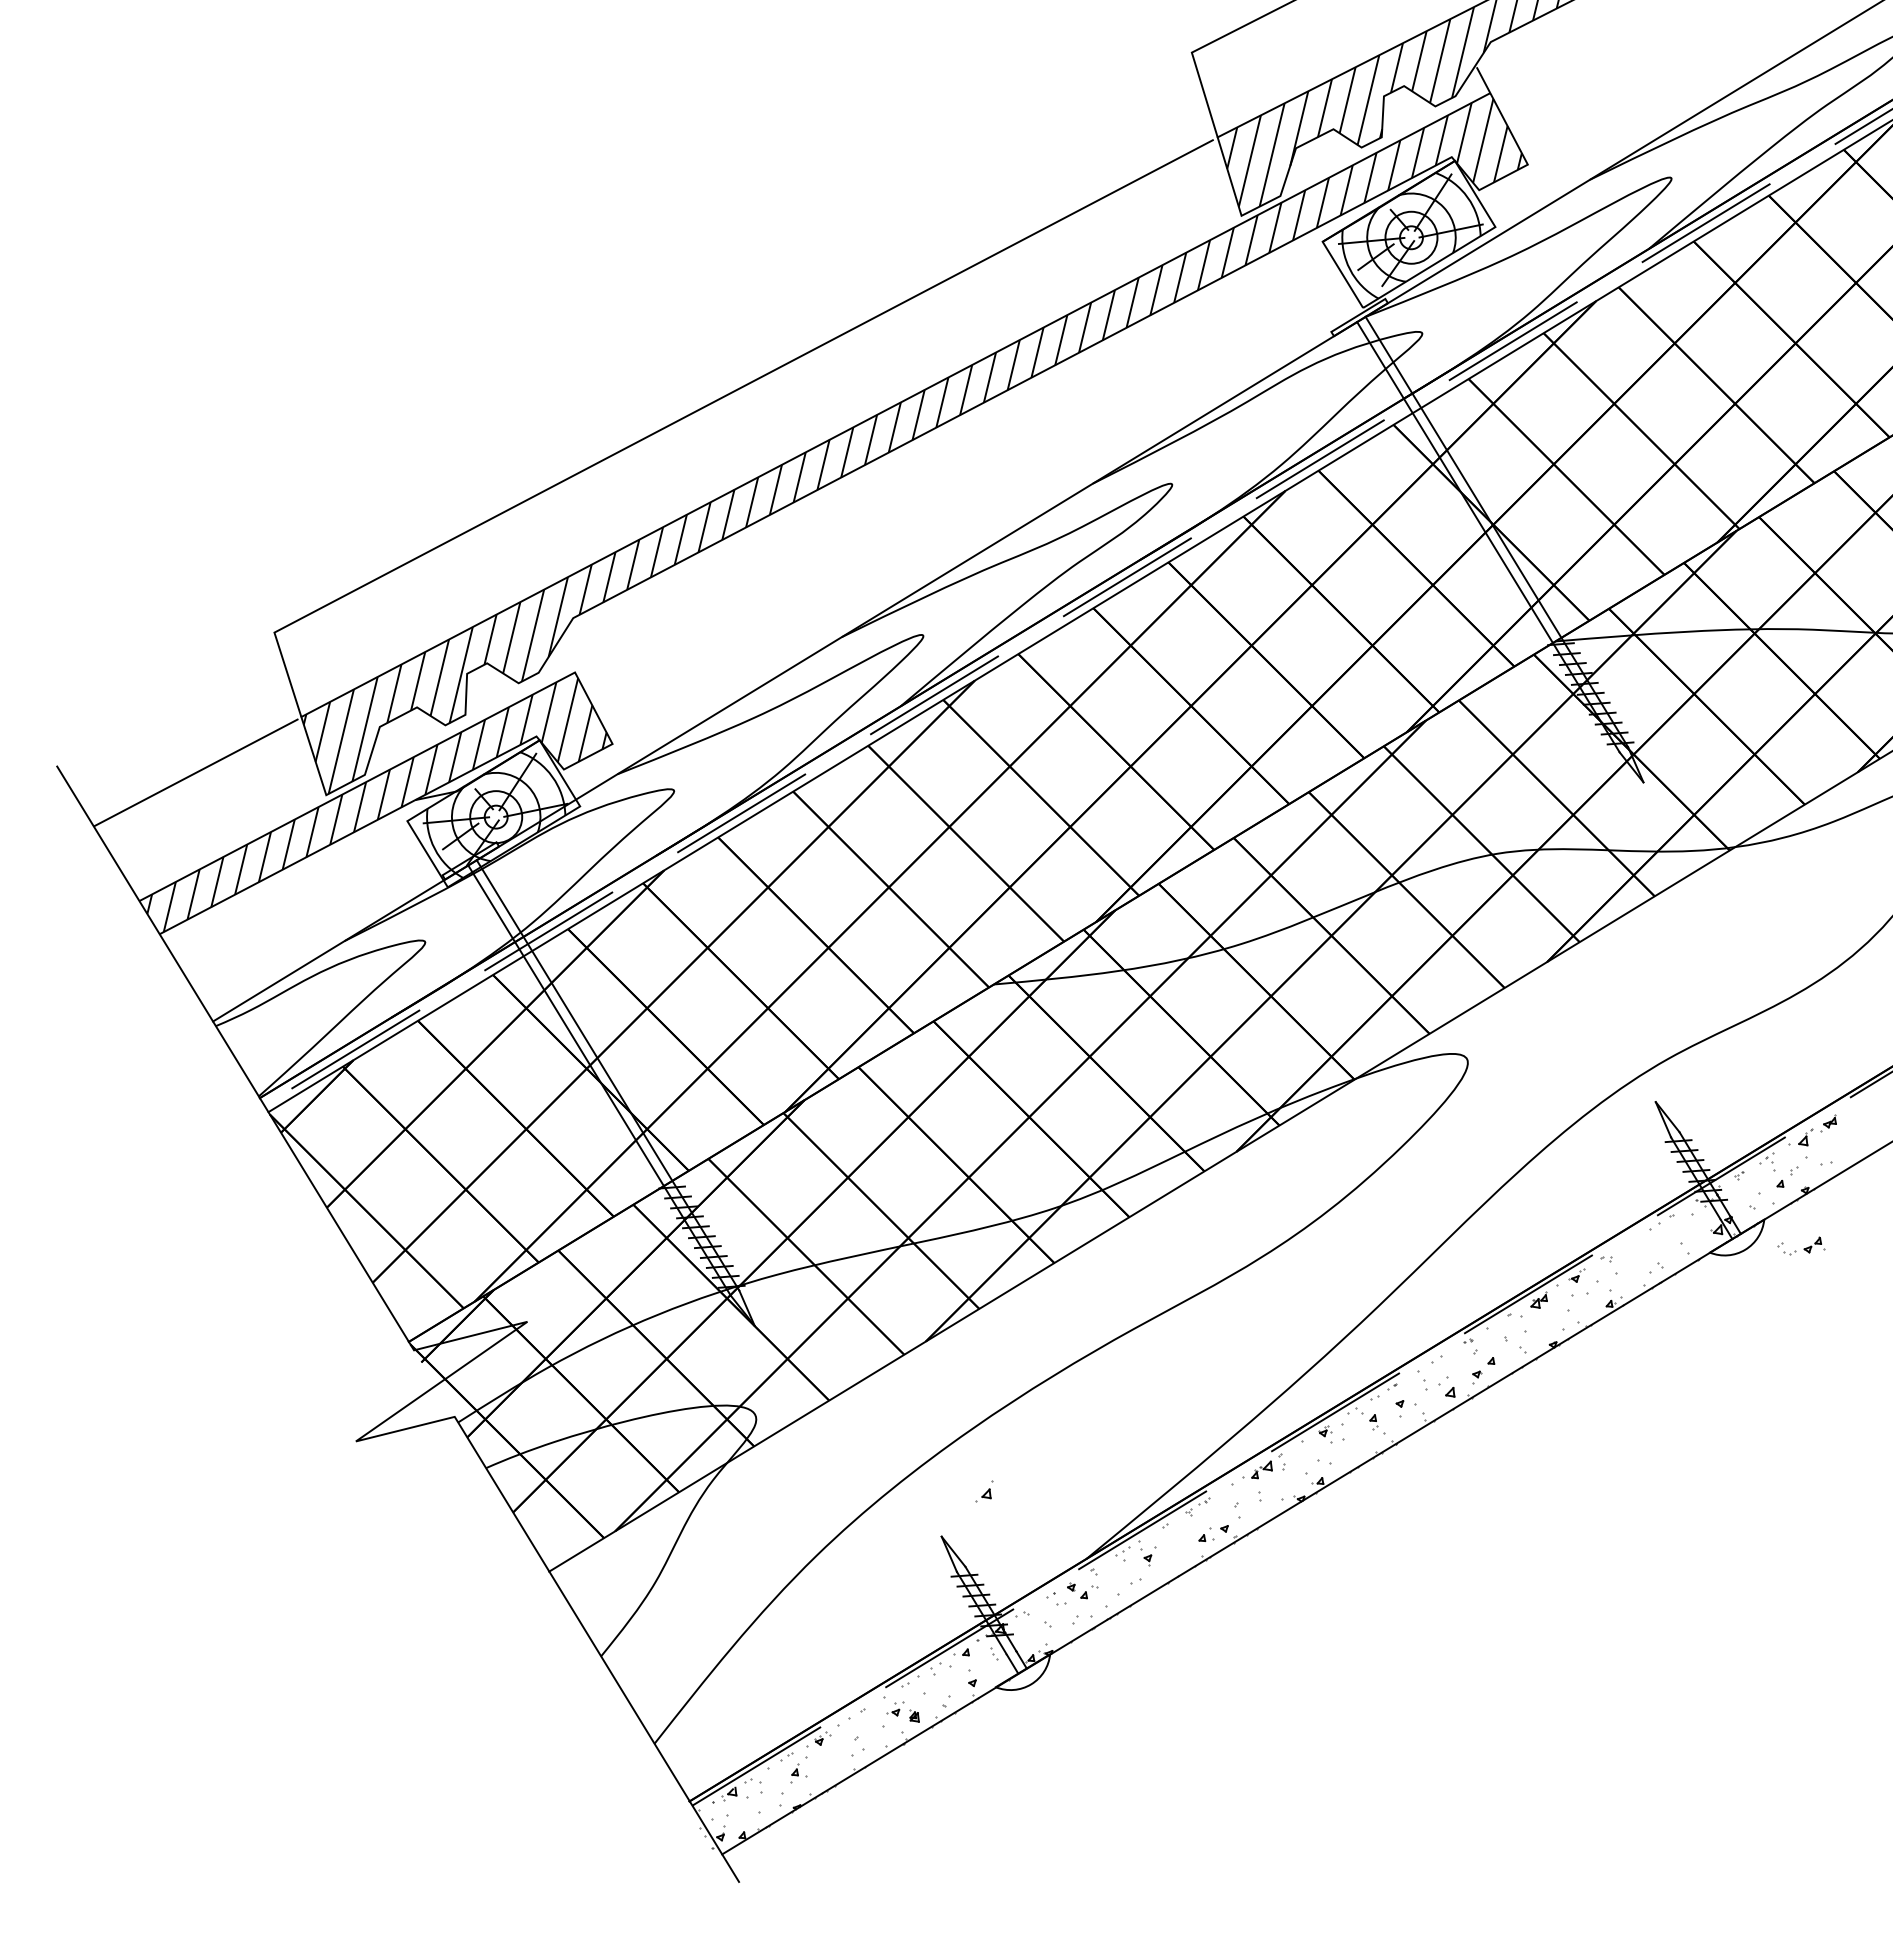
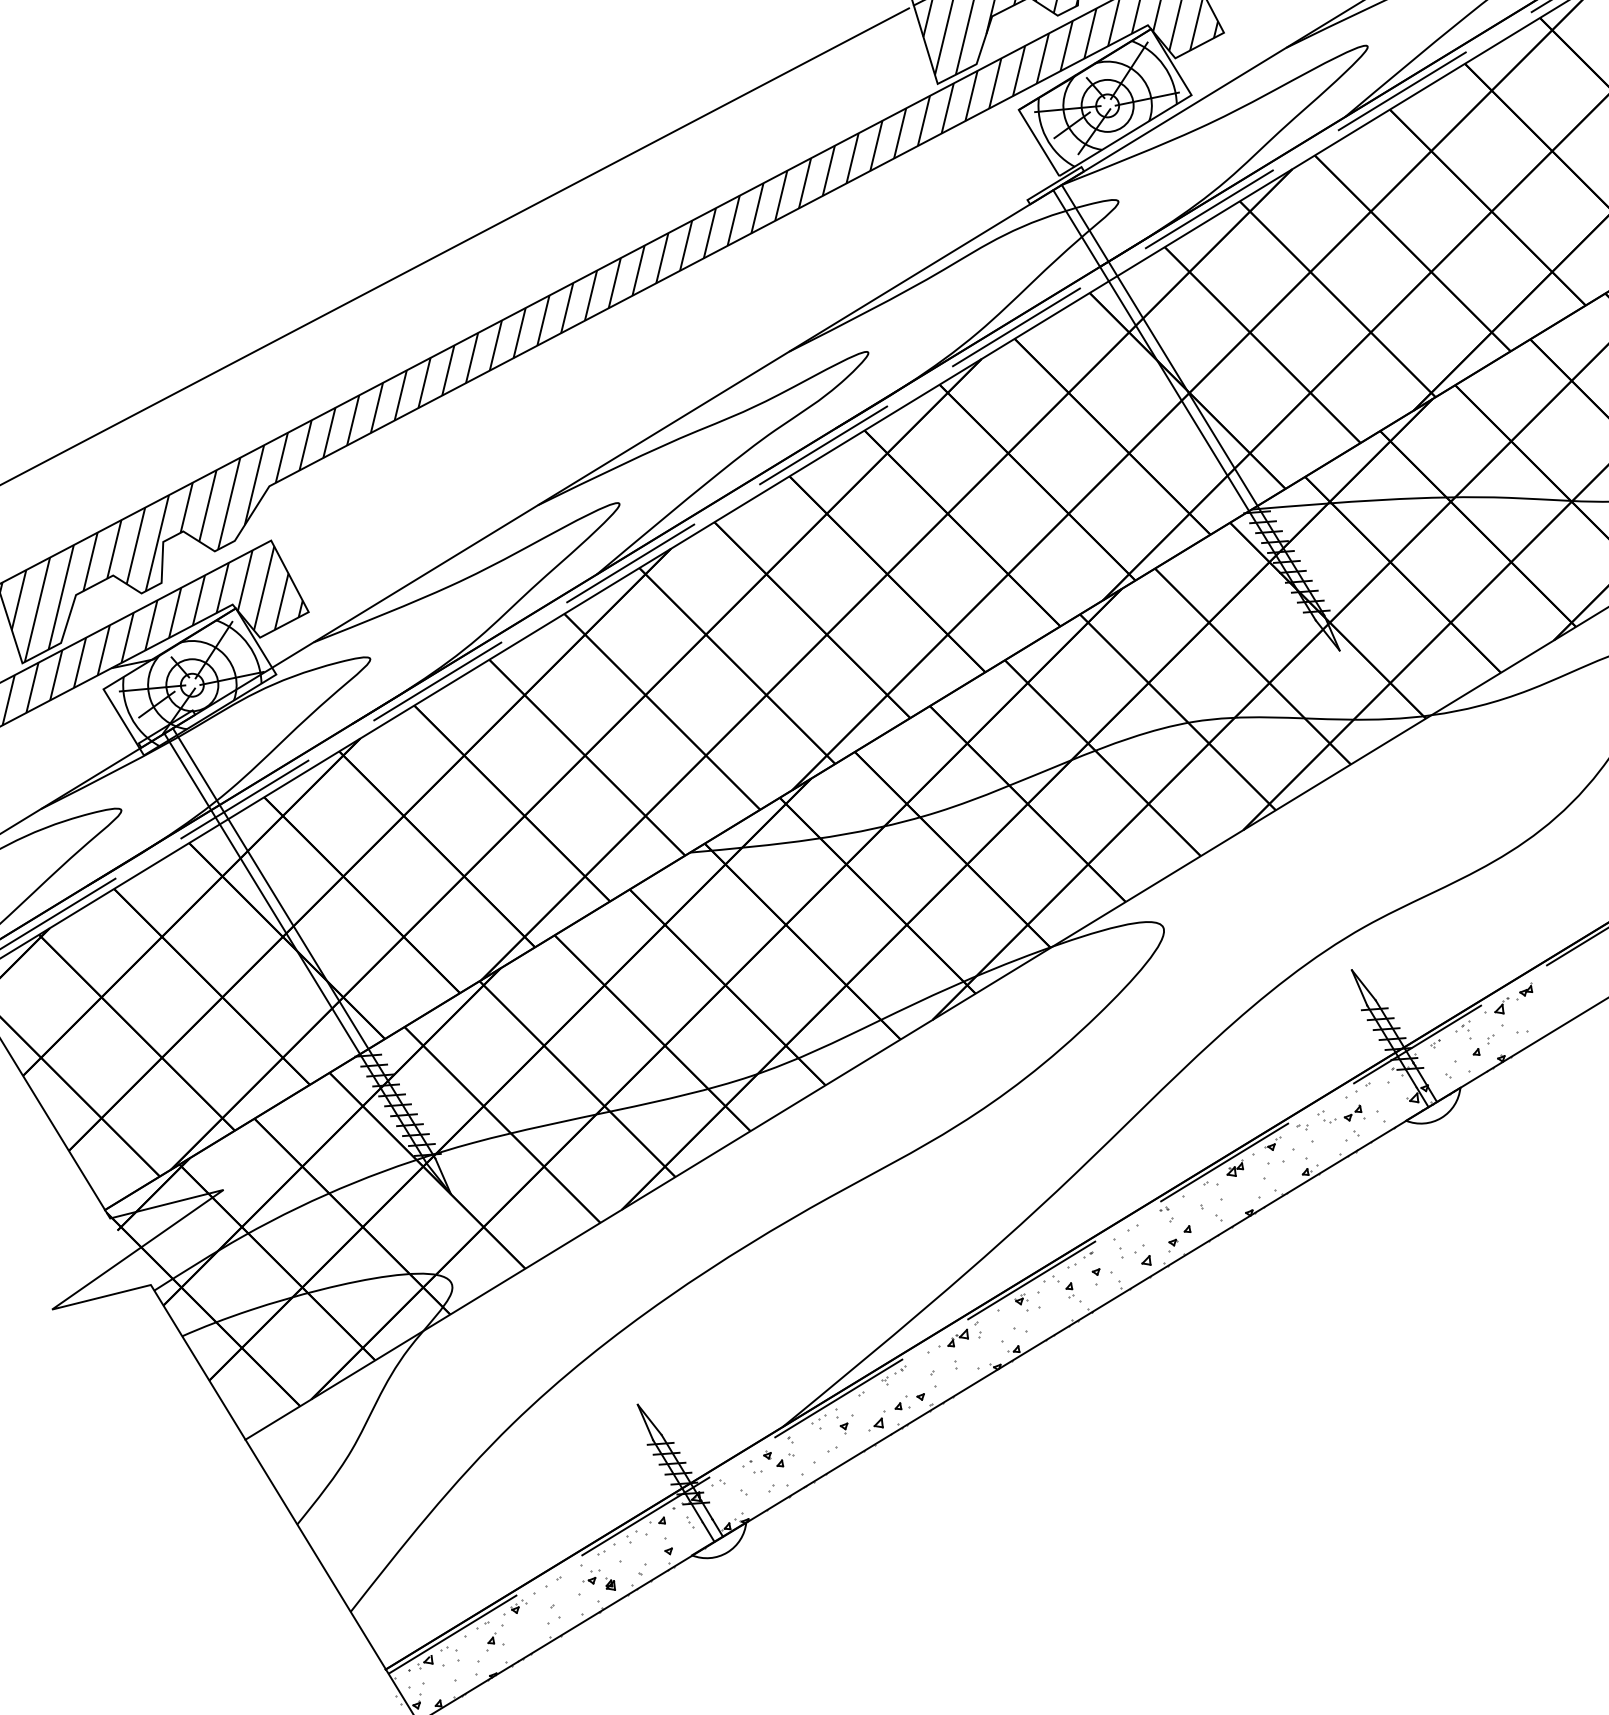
part: (1801, 1245) -> (1341, 1113), moved
part: (984, 1491) -> (876, 1420), moved

